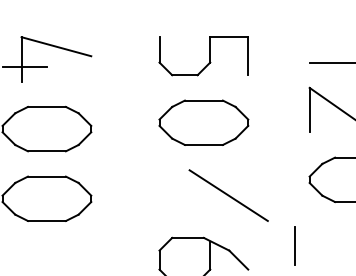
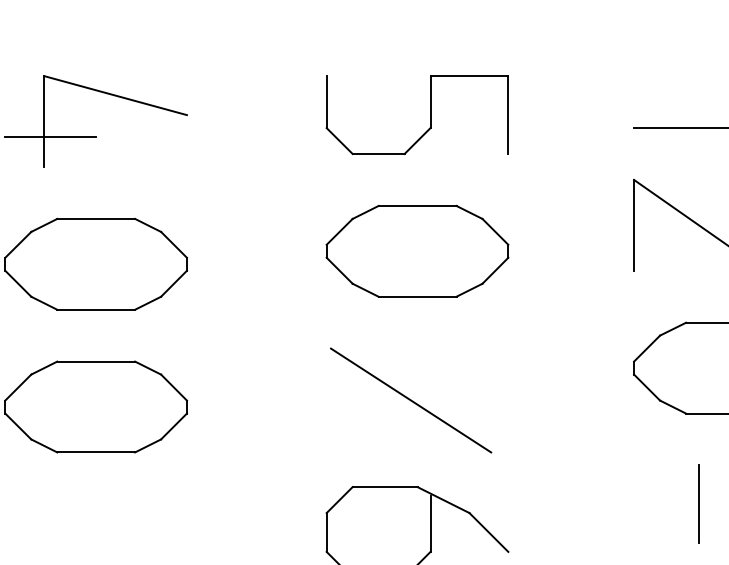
line: (228, 195) -> (410, 400), moved
line: (294, 245) -> (697, 502), moved

